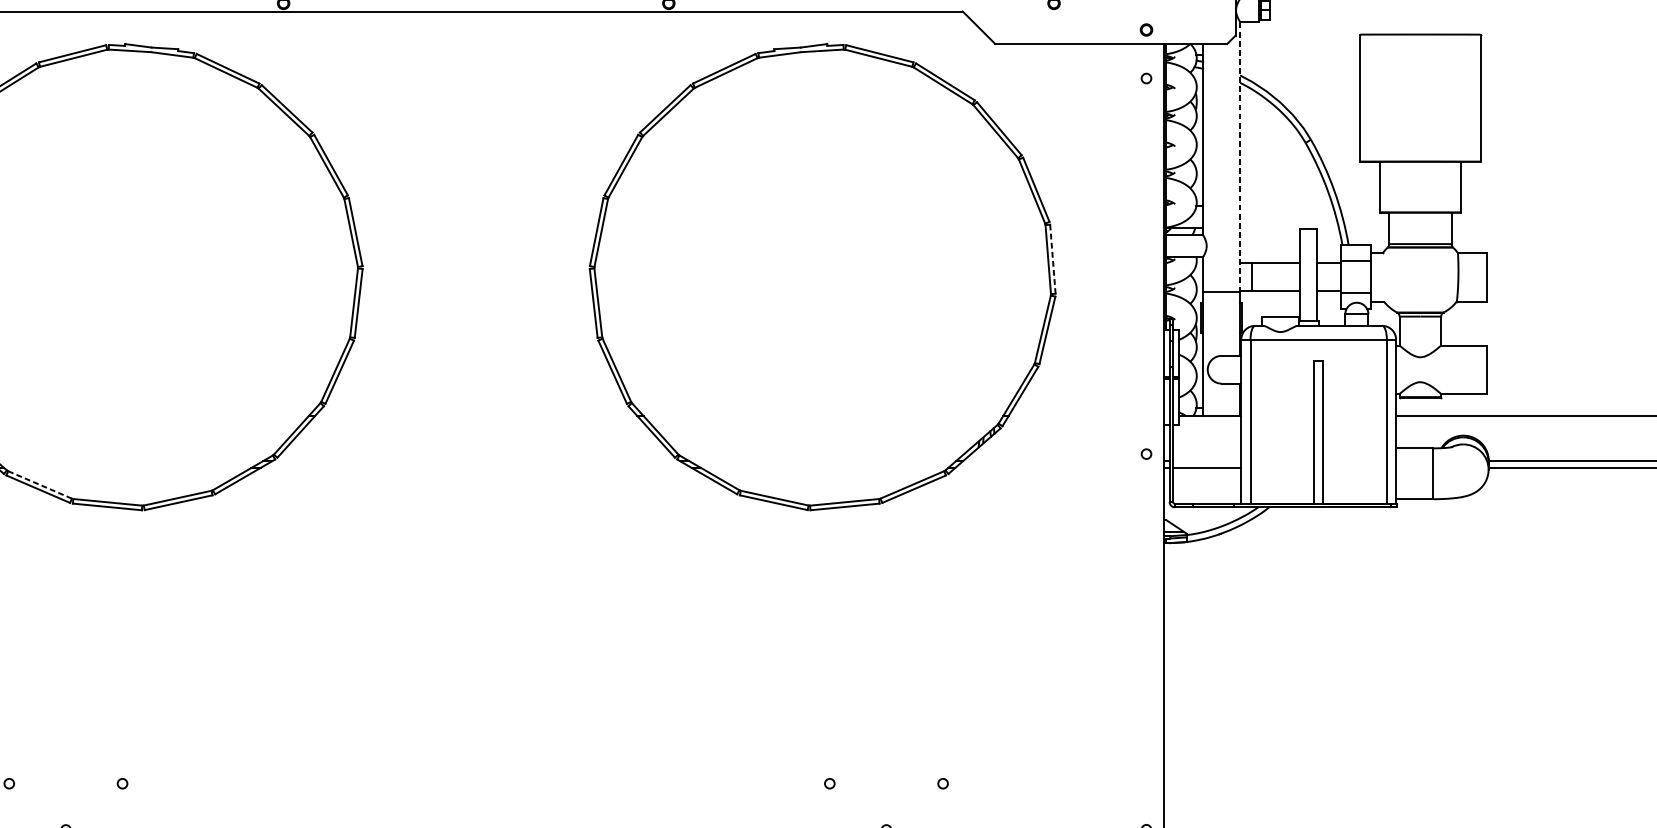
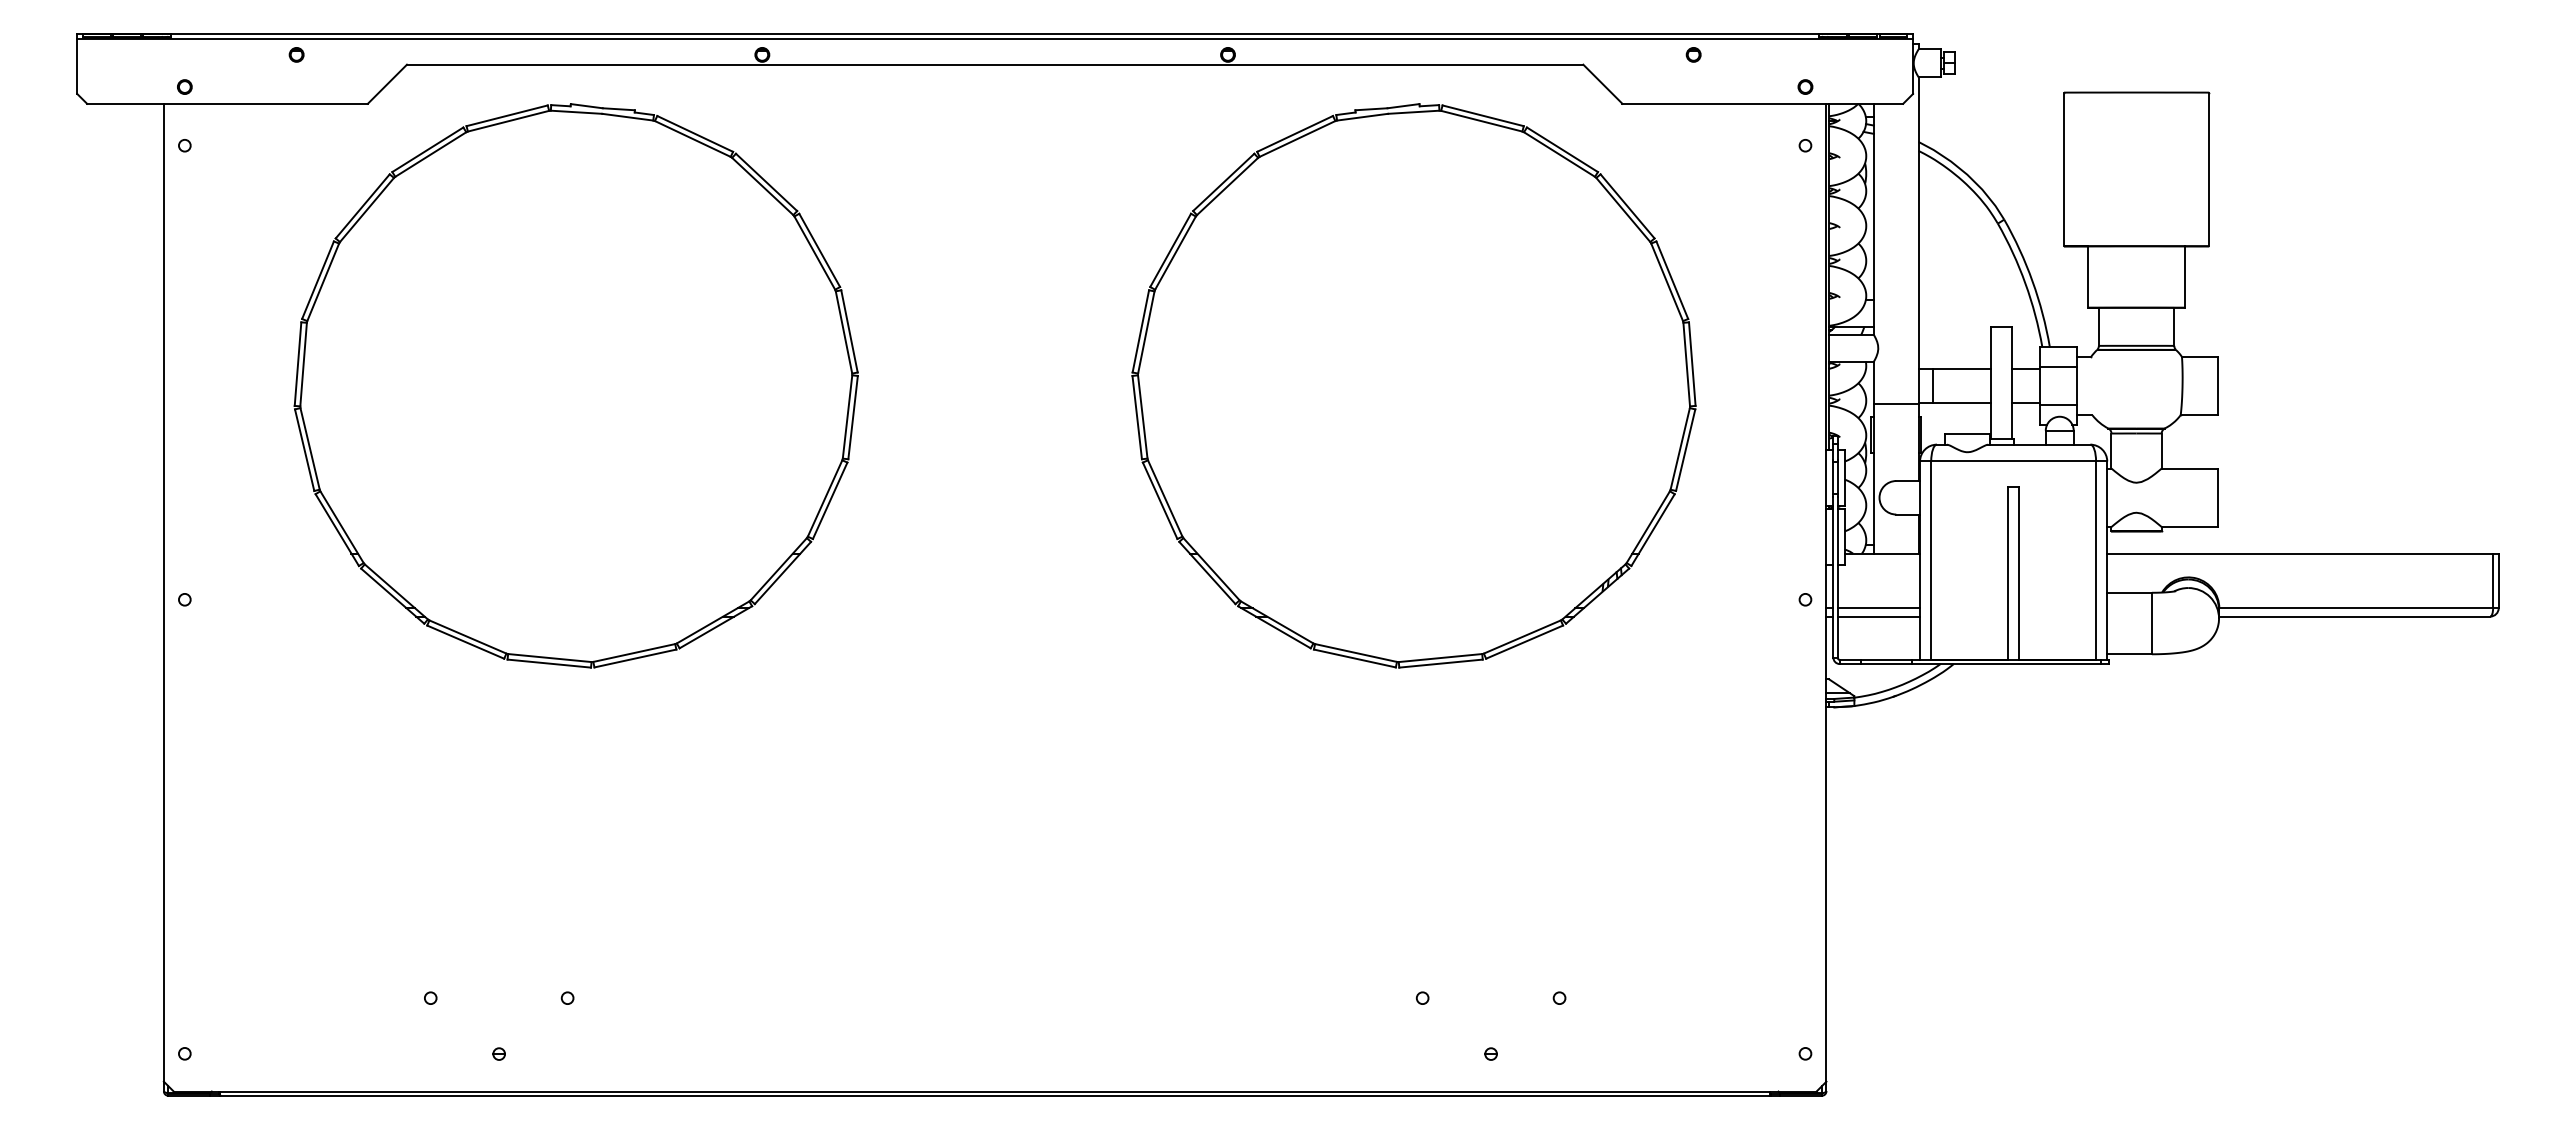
line: (1239, 156) -> (1918, 240), dashed -> solid
line: (1053, 259) -> (1692, 364), dashed -> solid
line: (1206, 461) -> (1878, 608), added
line: (39, 485) -> (467, 637), dashed -> solid

